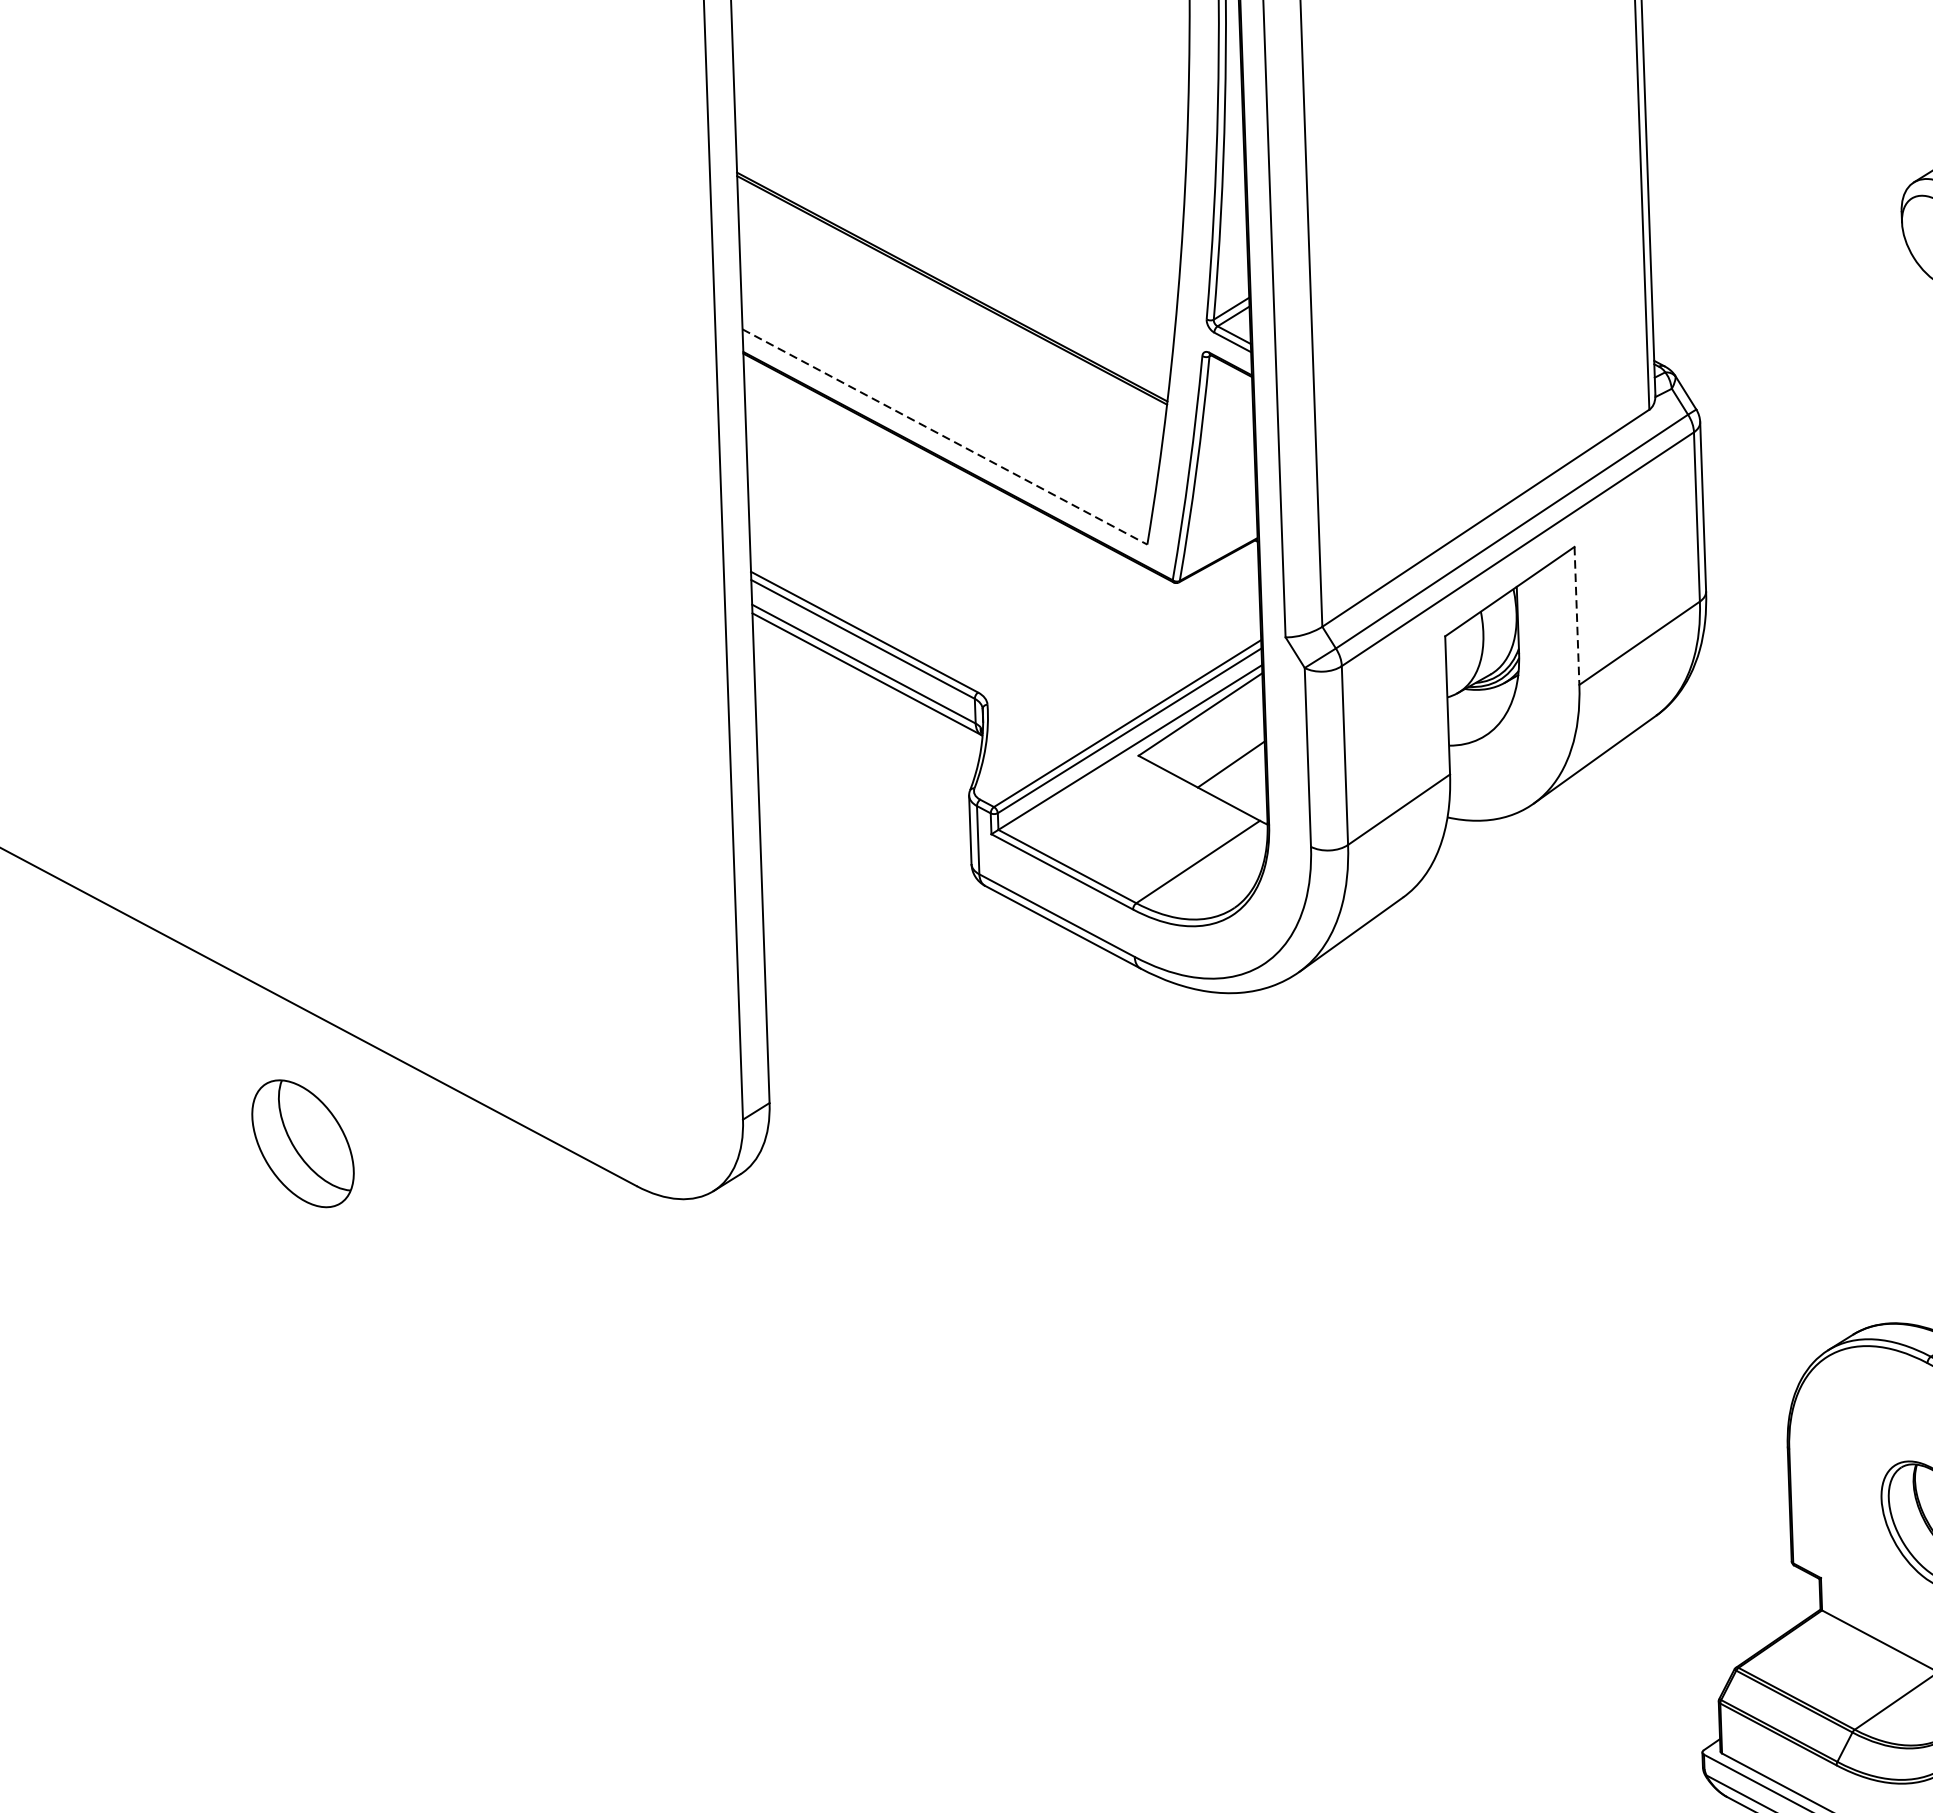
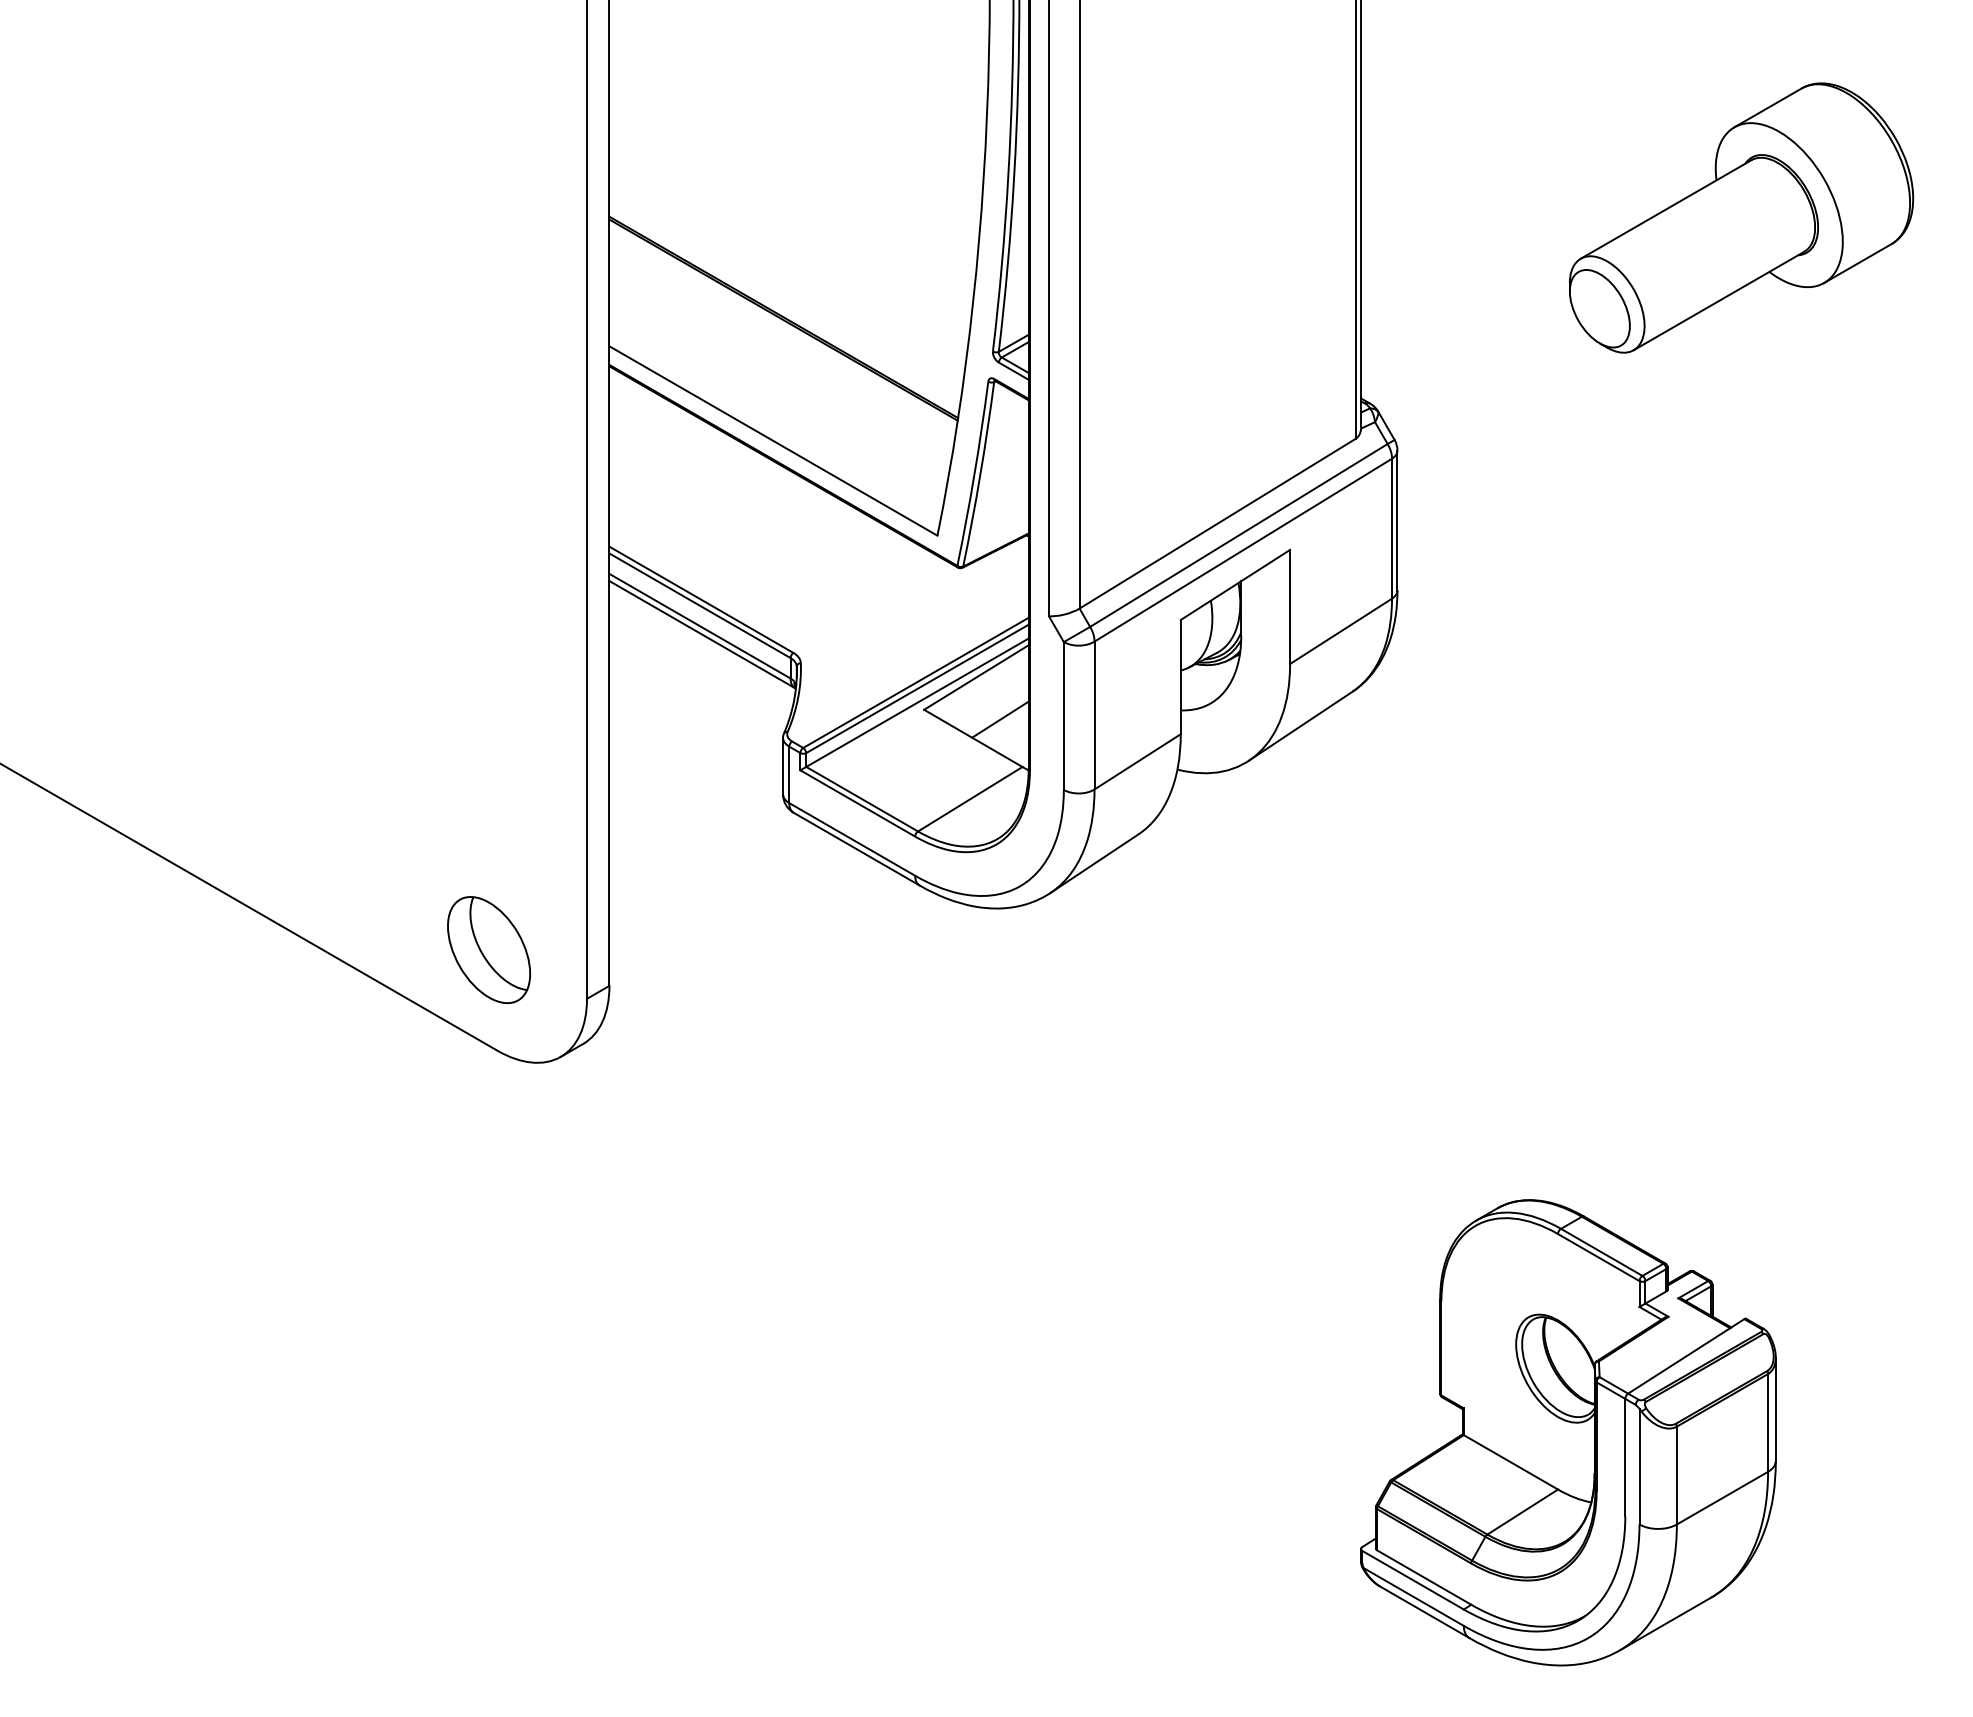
line: (945, 437) -> (773, 441), dashed -> solid
line: (1577, 616) -> (1290, 607), dashed -> solid
part: (303, 1143) -> (489, 949), moved

